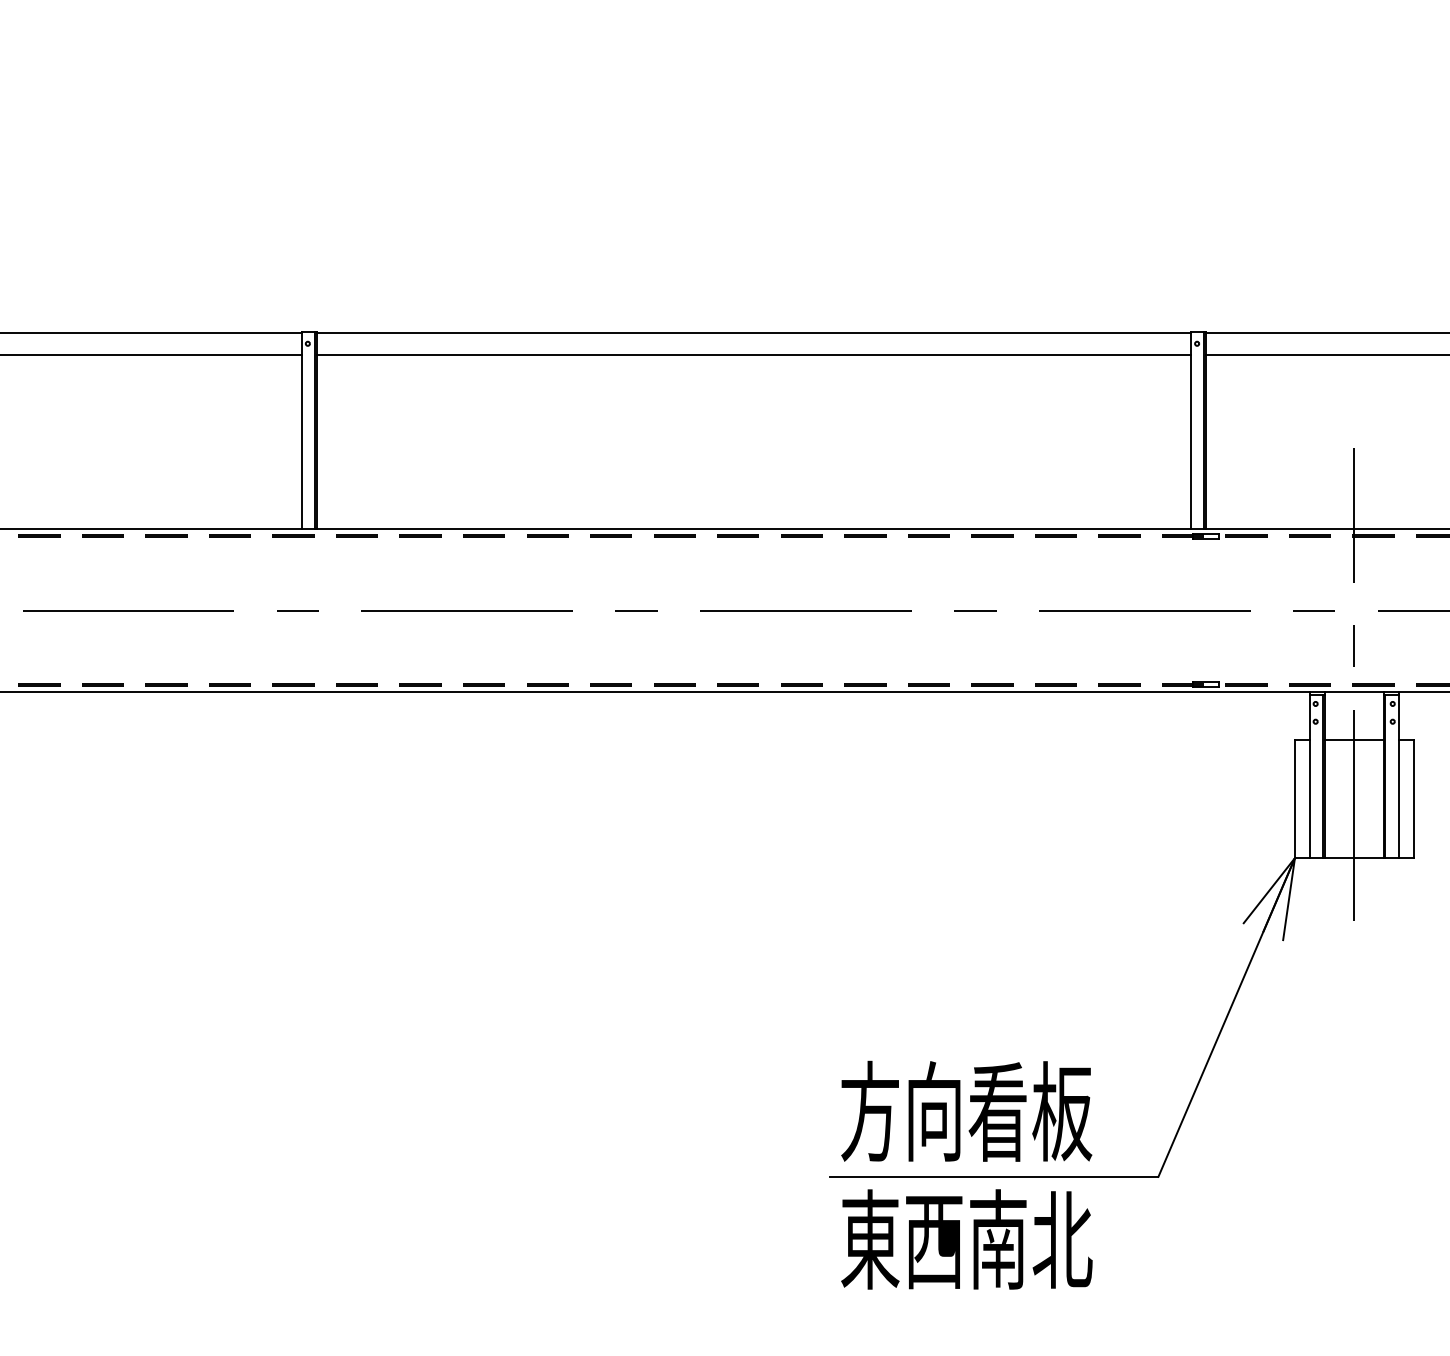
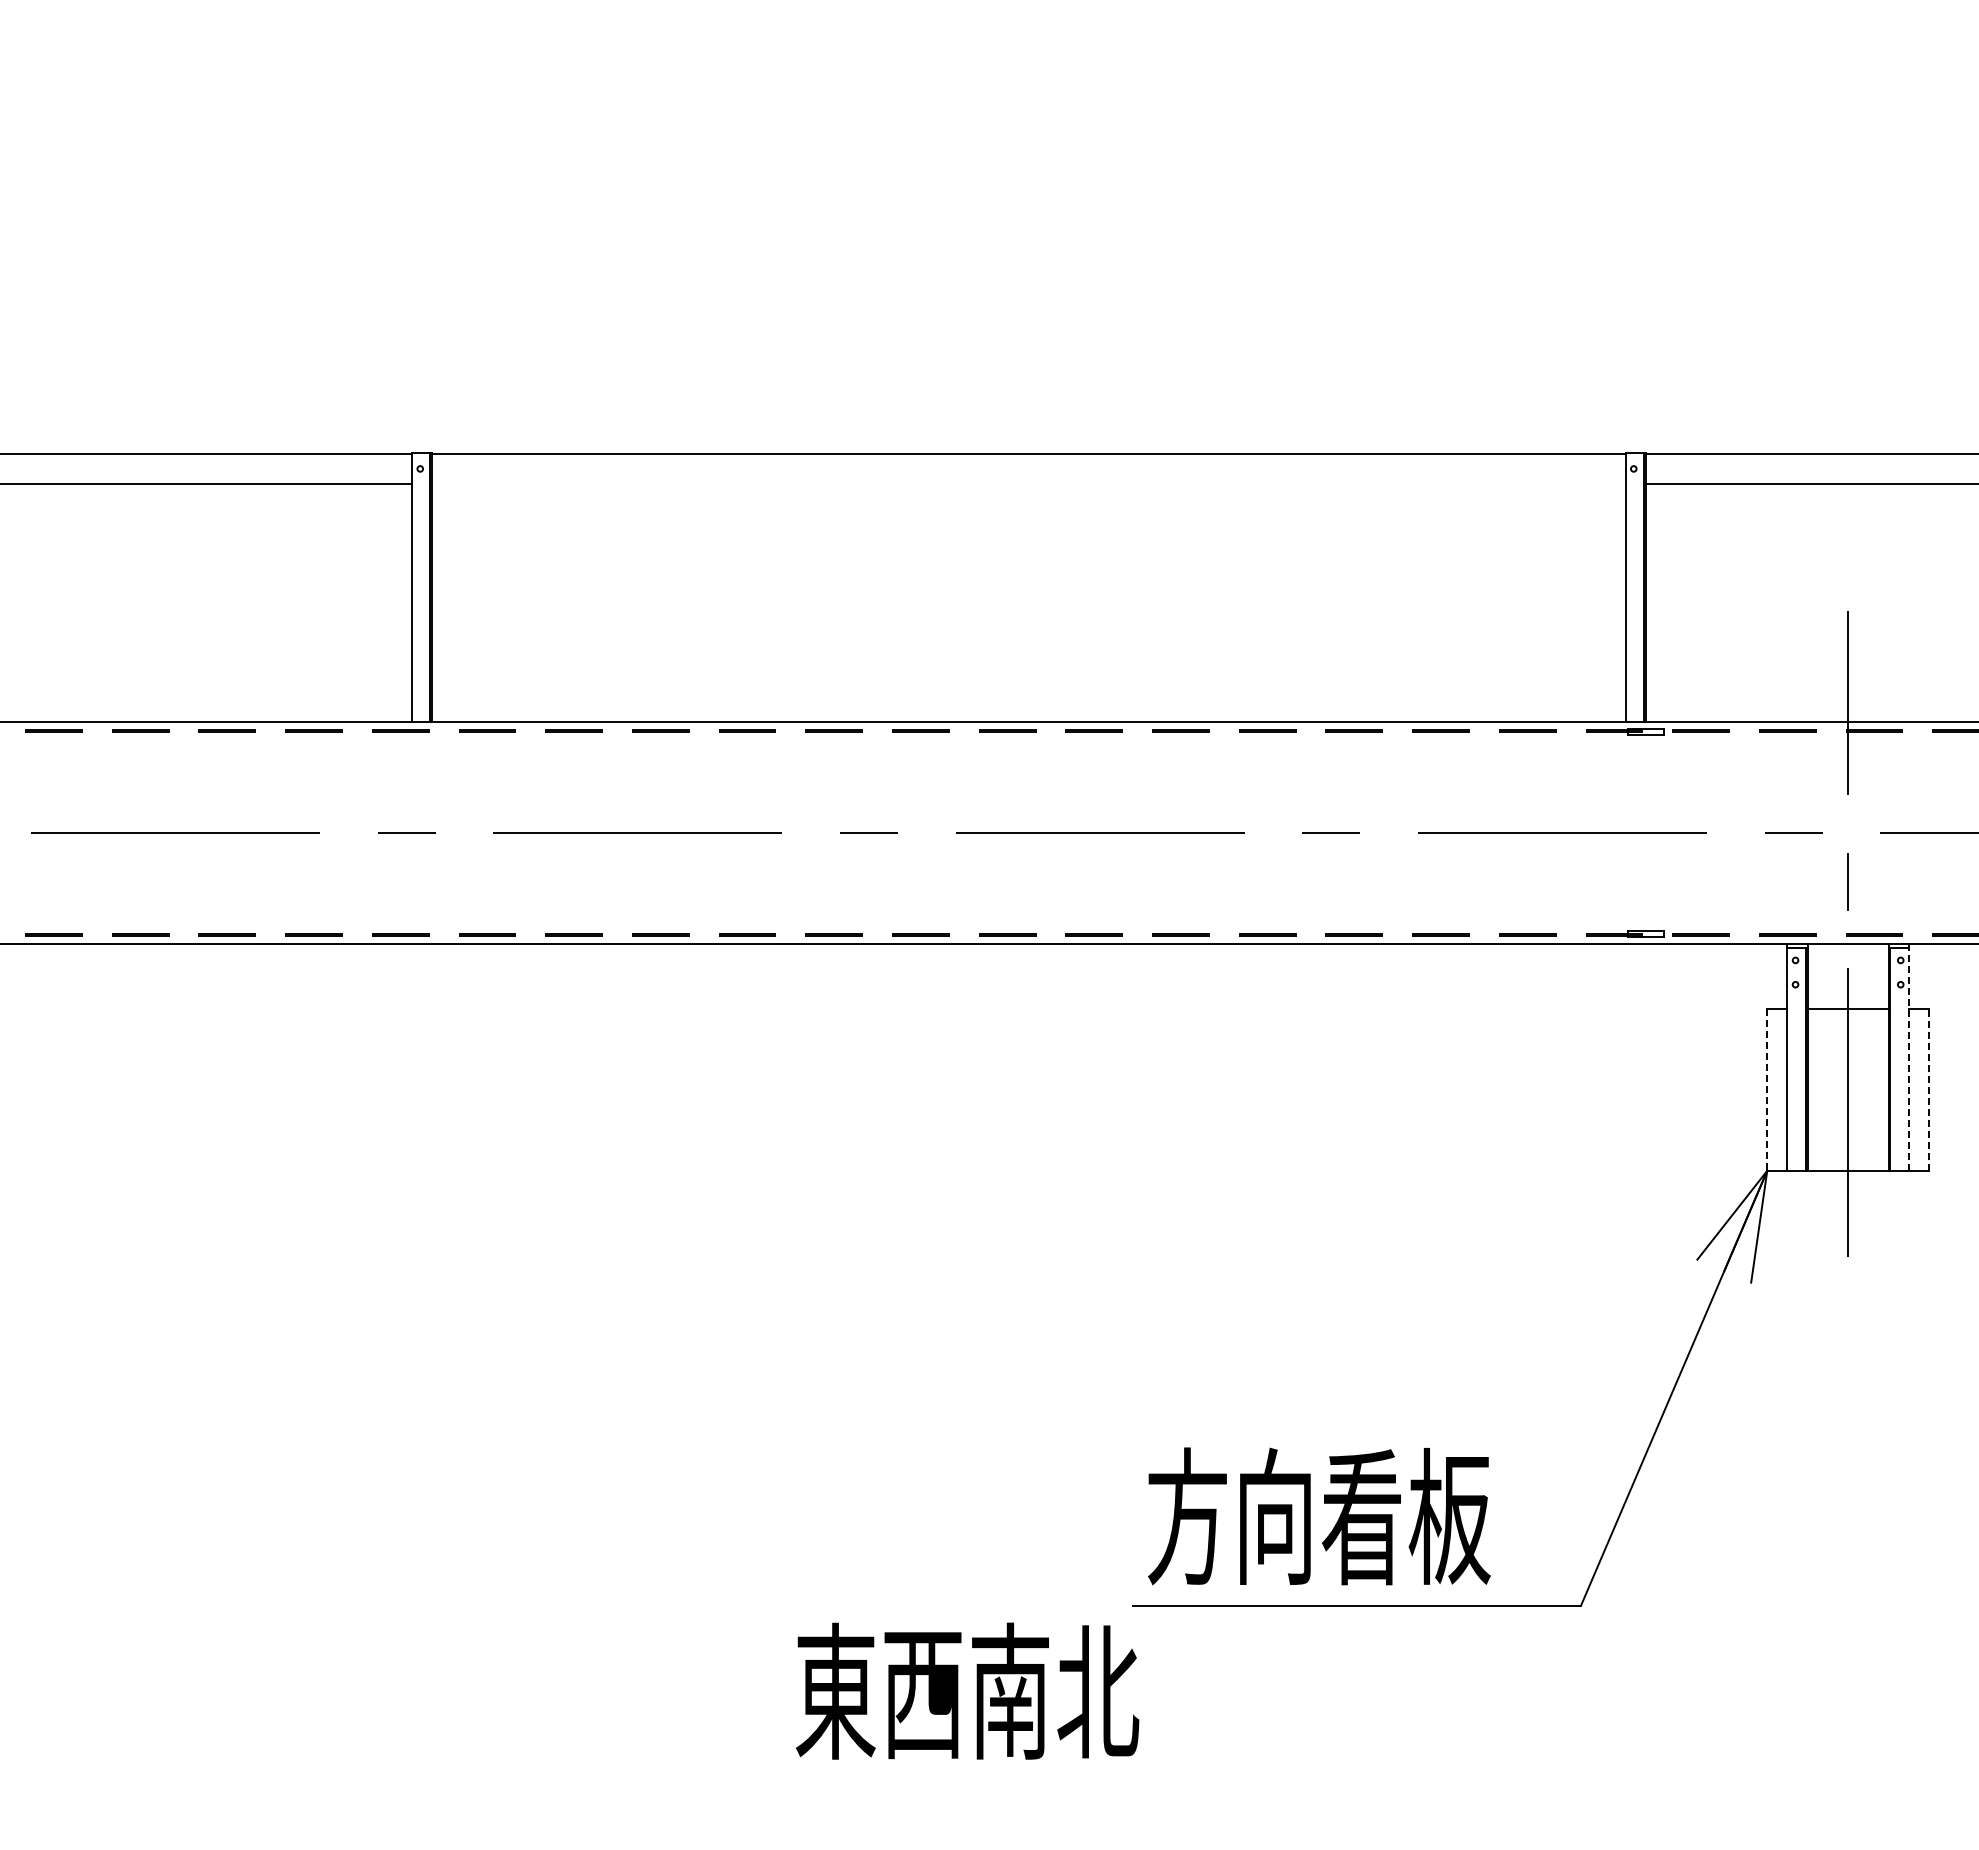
line: (753, 355) -> (1028, 484), removed
line: (1398, 775) -> (1908, 1057), solid -> dashed
line: (1295, 798) -> (1767, 1089), solid -> dashed
line: (1413, 798) -> (1929, 1089), solid -> dashed
text: (966, 1238) -> (967, 1690), moved

